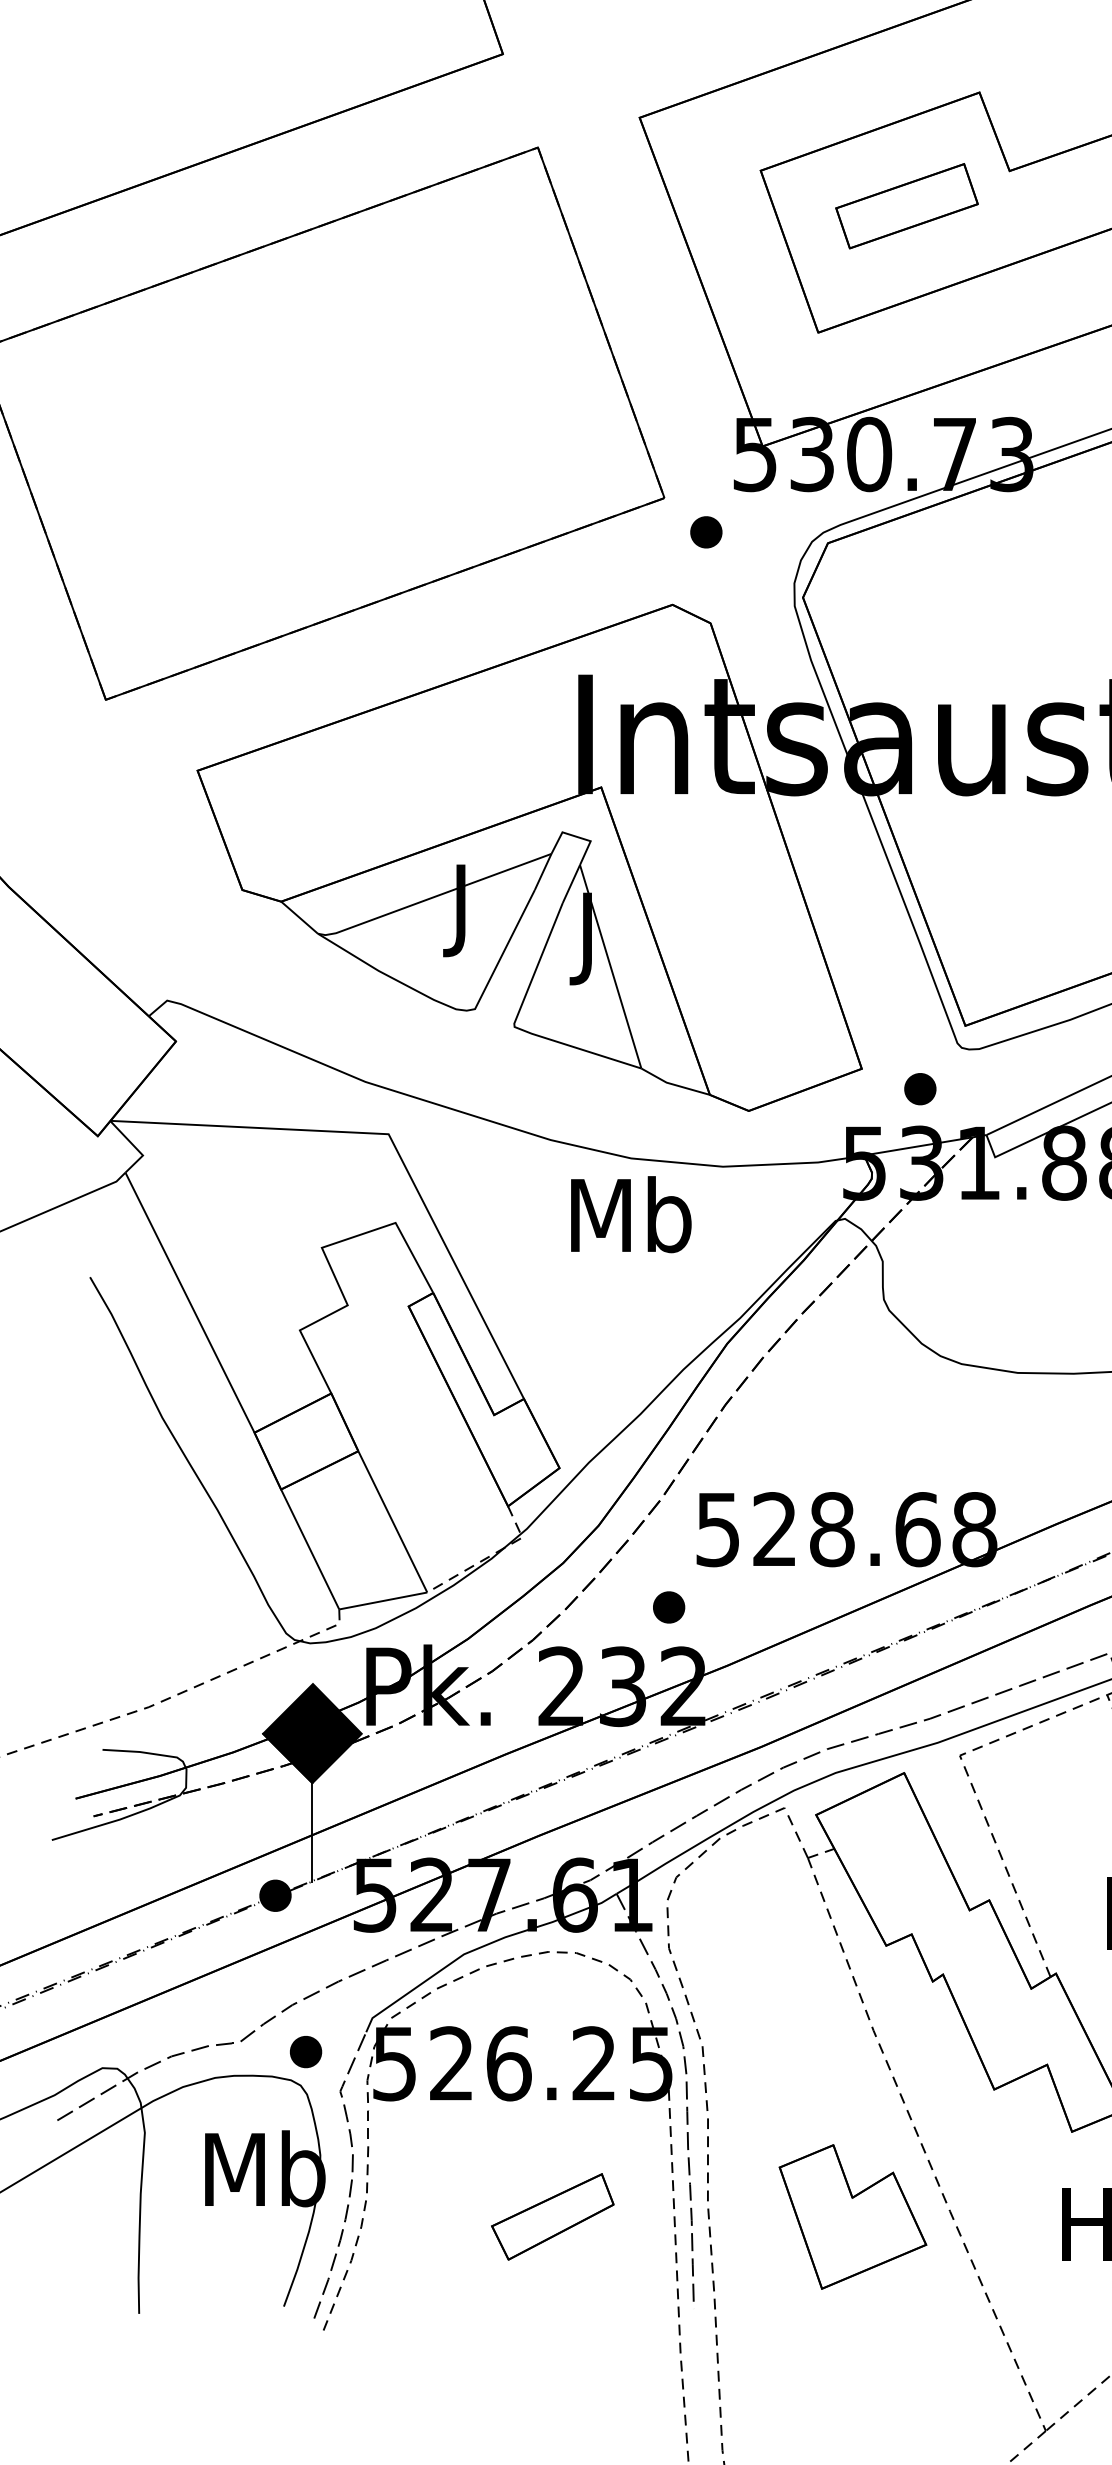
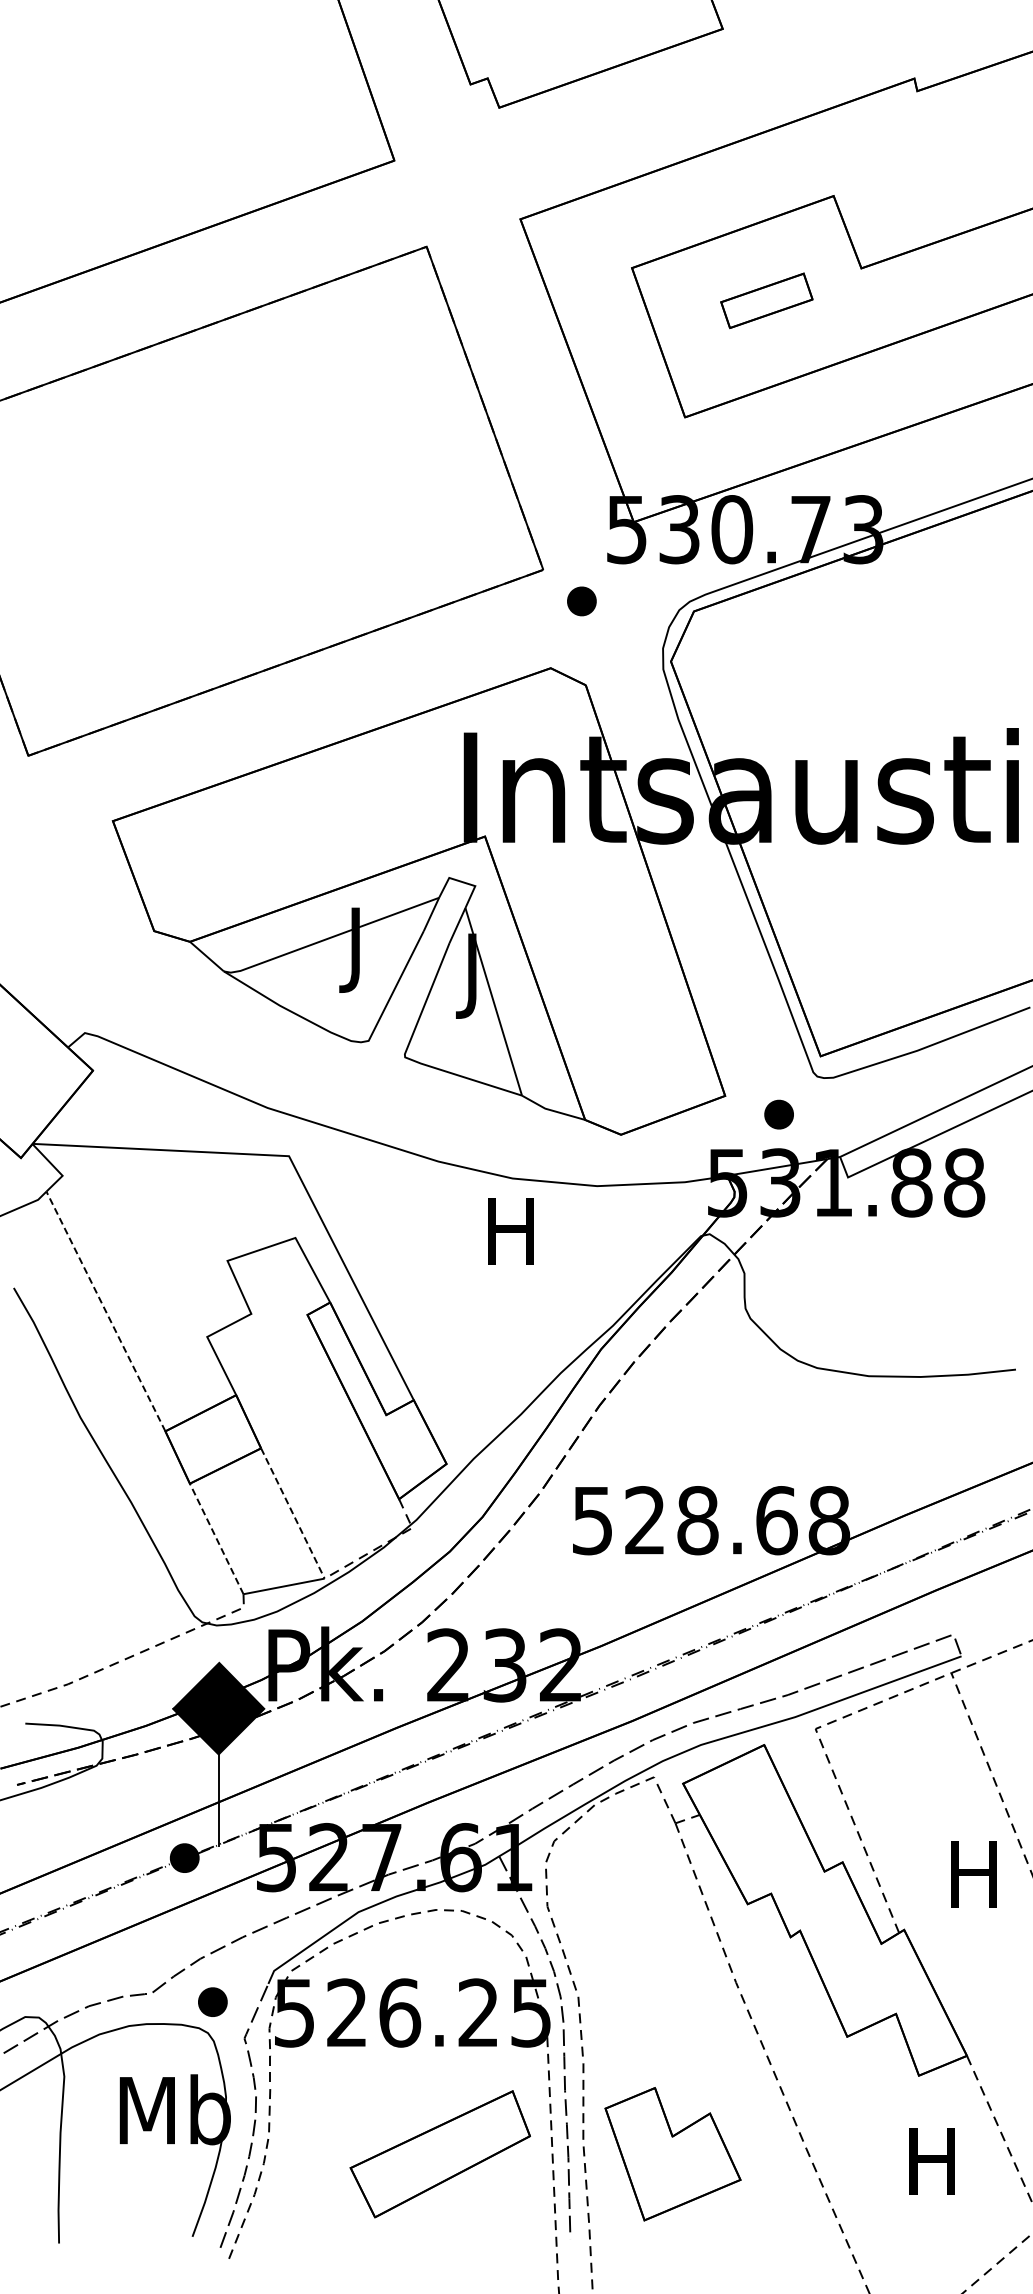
part: (906, 205) -> (766, 300), size x0.7
text: (631, 1213) -> (512, 1229), Mb -> H
line: (189, 1302) -> (105, 1311), solid -> dashed
line: (393, 1521) -> (293, 1513), solid -> dashed
line: (309, 1548) -> (216, 1538), solid -> dashed
part: (669, 1607) -> (547, 1592), removed
part: (552, 2216) -> (440, 2153), size x1.6
part: (852, 2217) -> (672, 2154), moved

